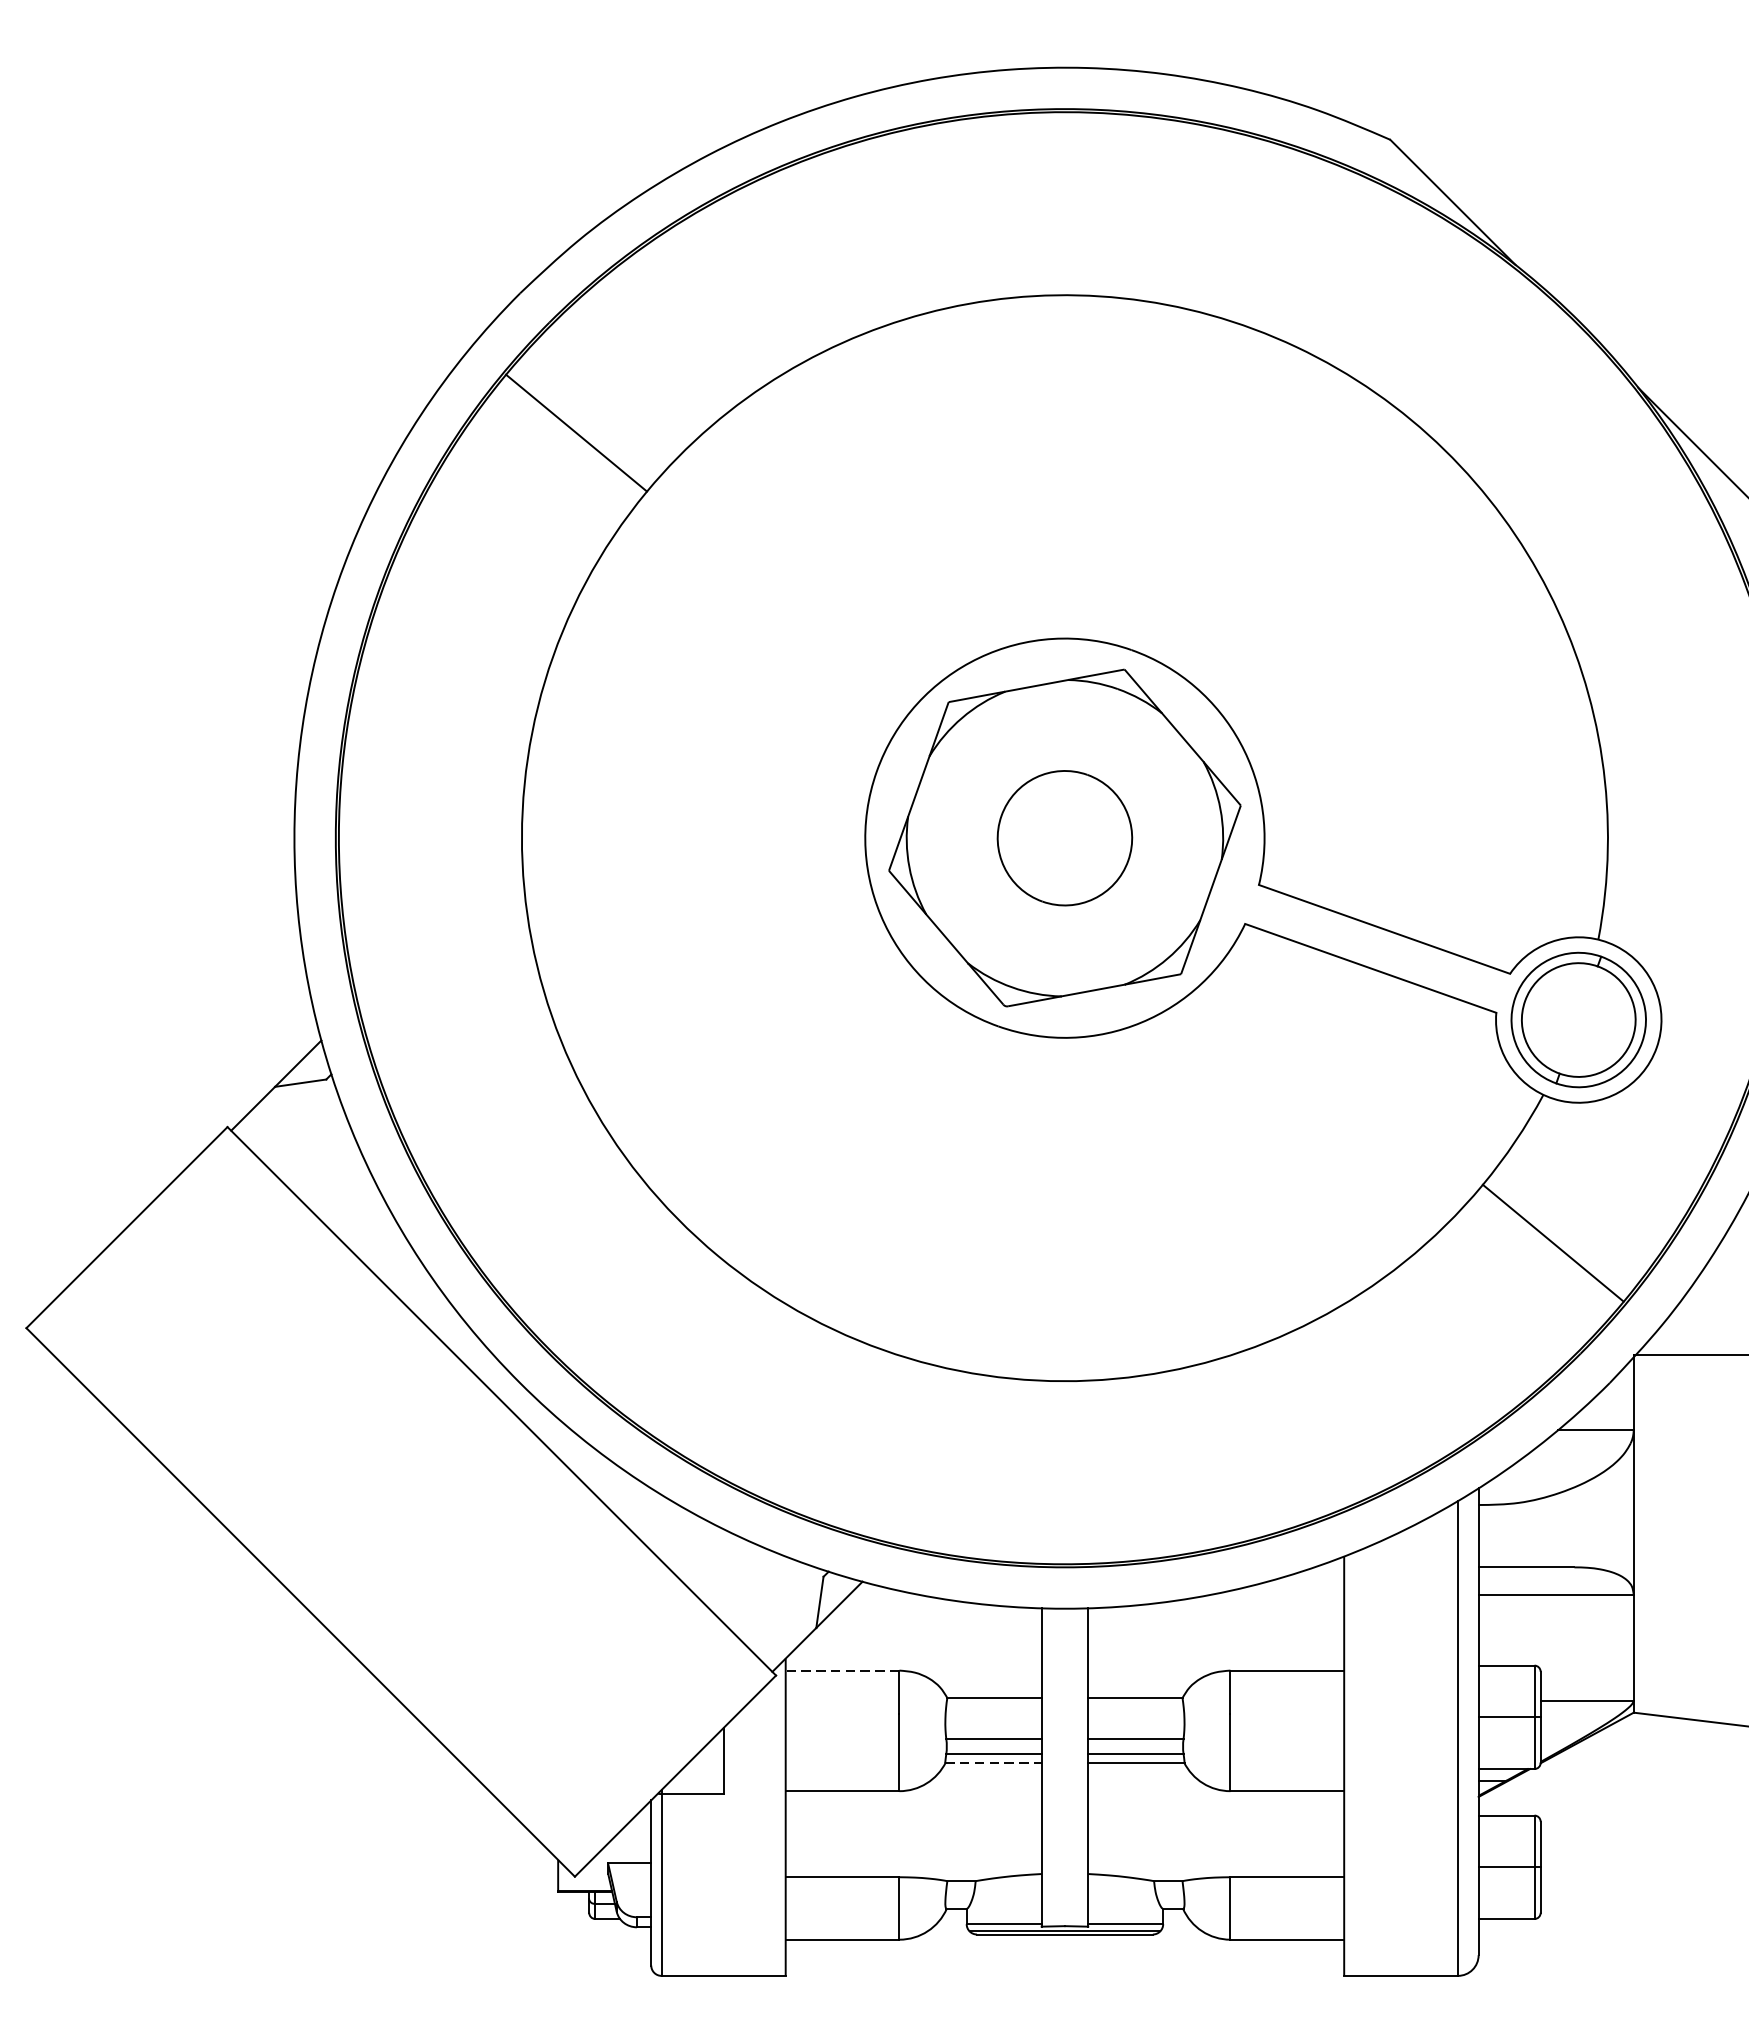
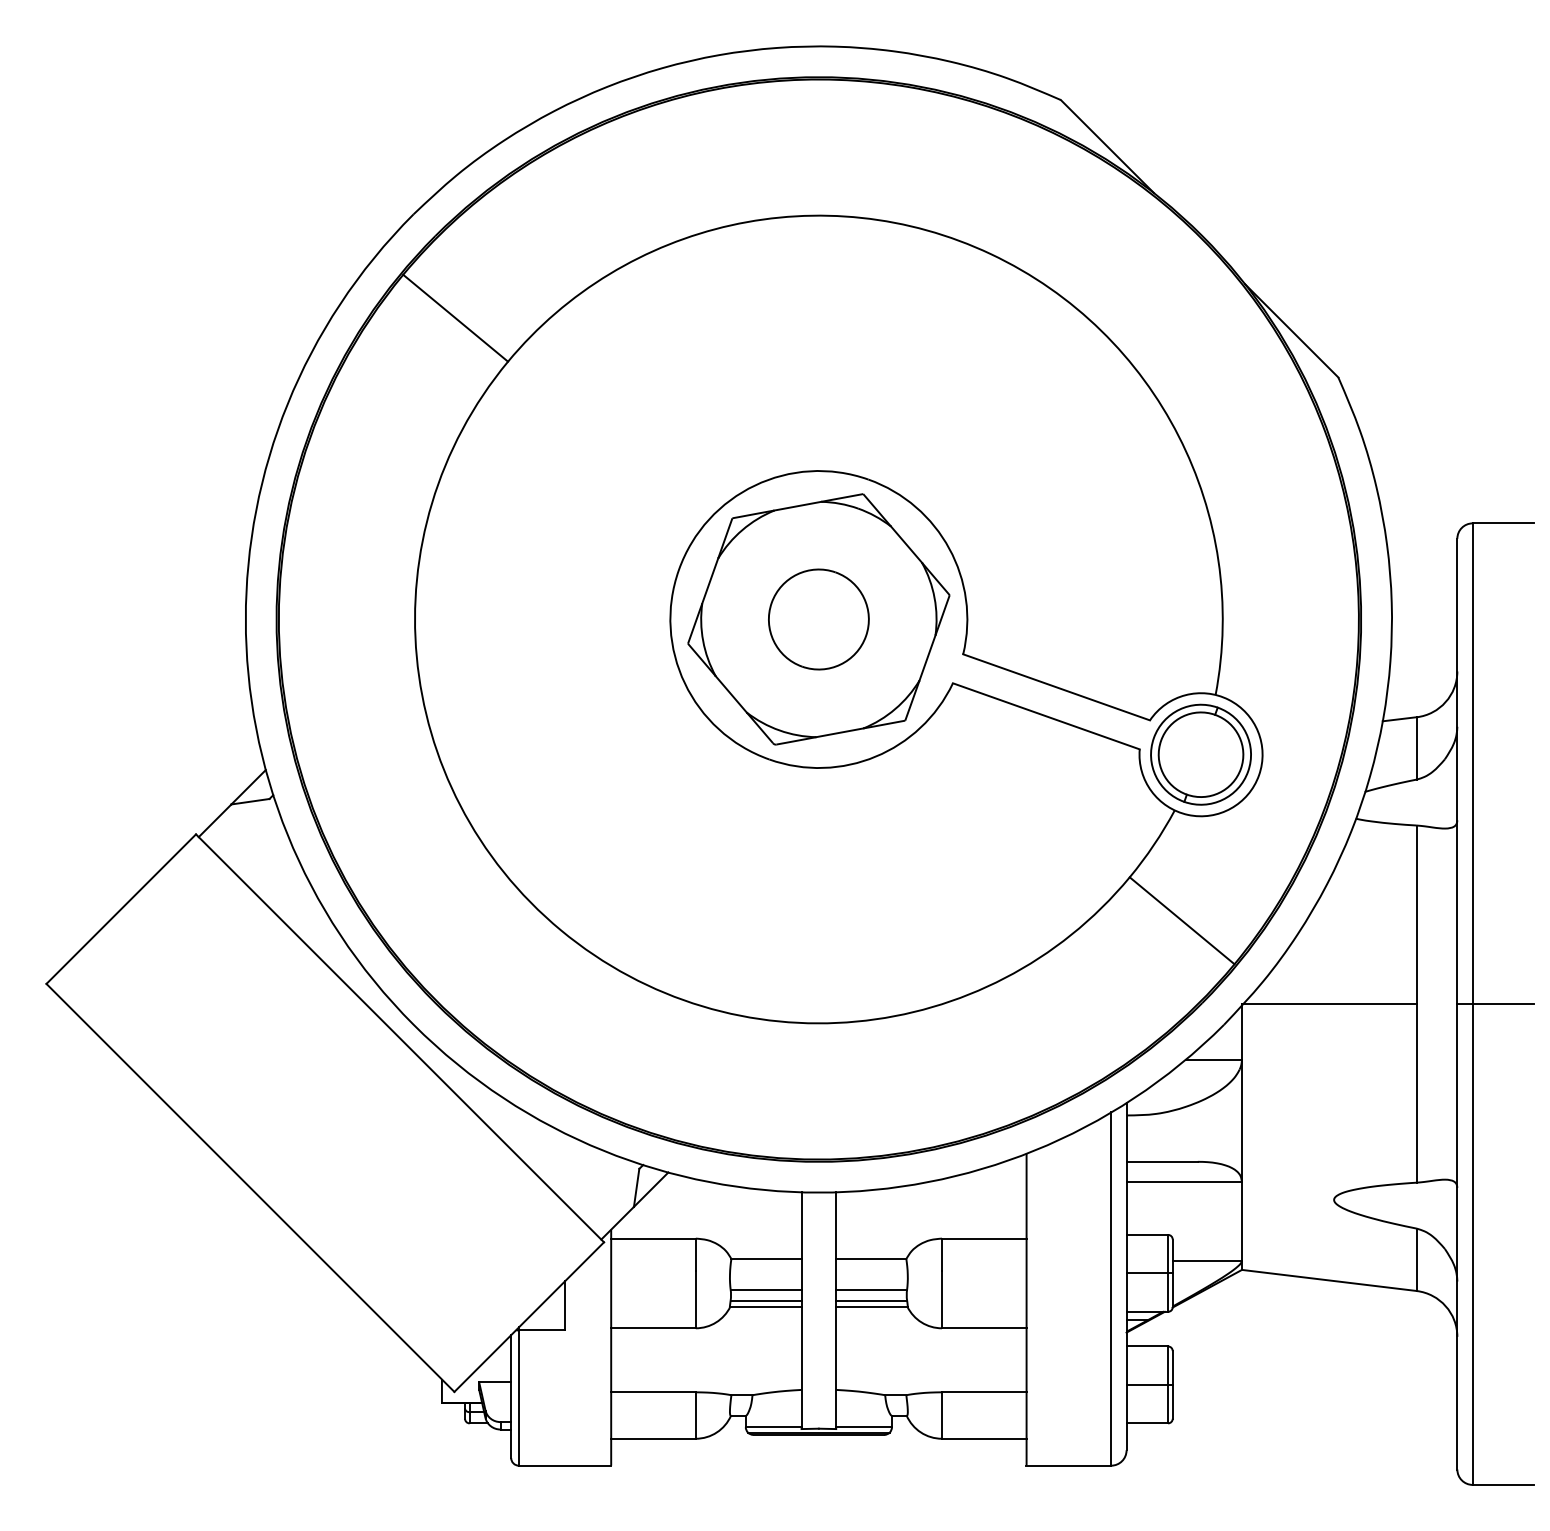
line: (842, 1670) -> (653, 1238), dashed -> solid
line: (993, 1763) -> (765, 1307), dashed -> solid

